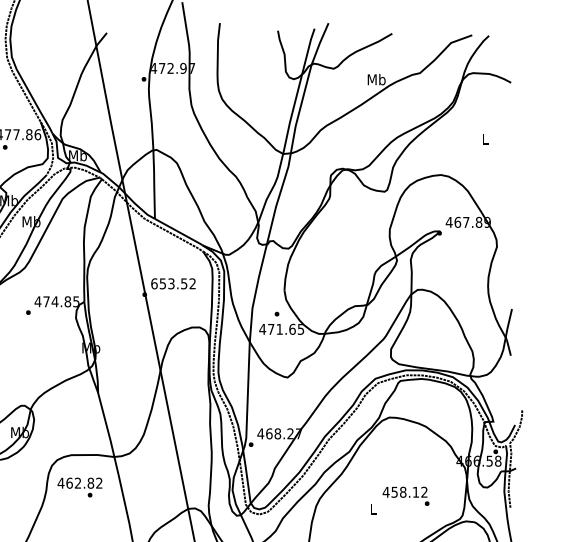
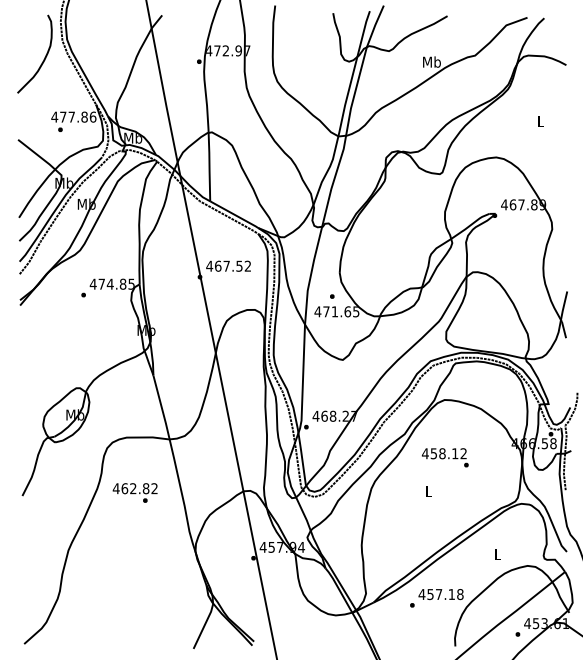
text: (162, 283) -> (217, 265), 653.52 -> 467.52
text: (79, 487) -> (134, 492), moved
text: (405, 496) -> (444, 457), moved

